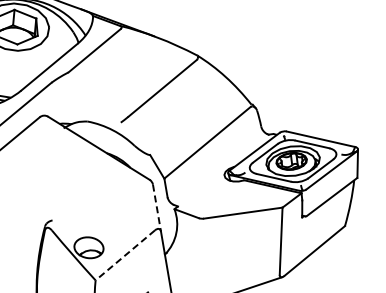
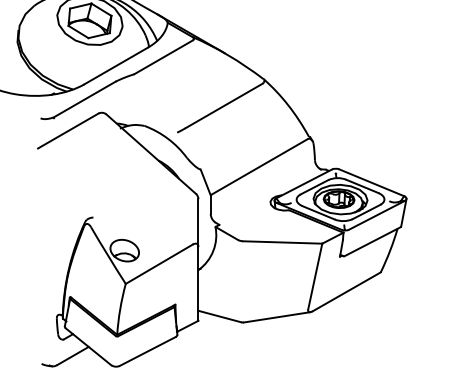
line: (157, 208) -> (198, 223), dashed -> solid
line: (125, 255) -> (159, 264), dashed -> solid

